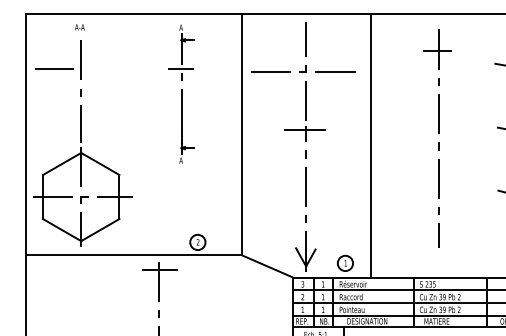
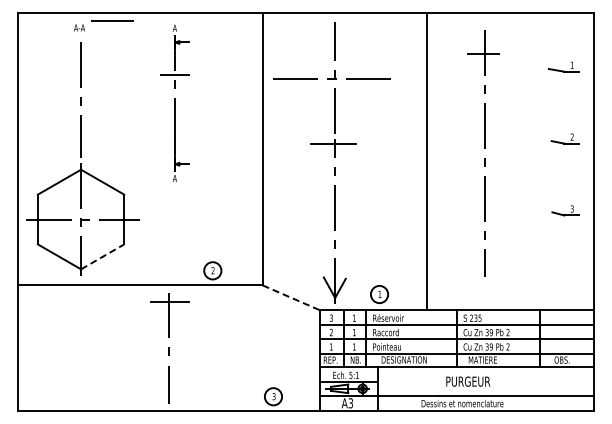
line: (54, 68) -> (112, 20), moved
part: (180, 93) -> (174, 102), moved
line: (371, 145) -> (427, 161), moved
line: (100, 229) -> (102, 256), solid -> dashed
line: (267, 266) -> (291, 297), solid -> dashed

